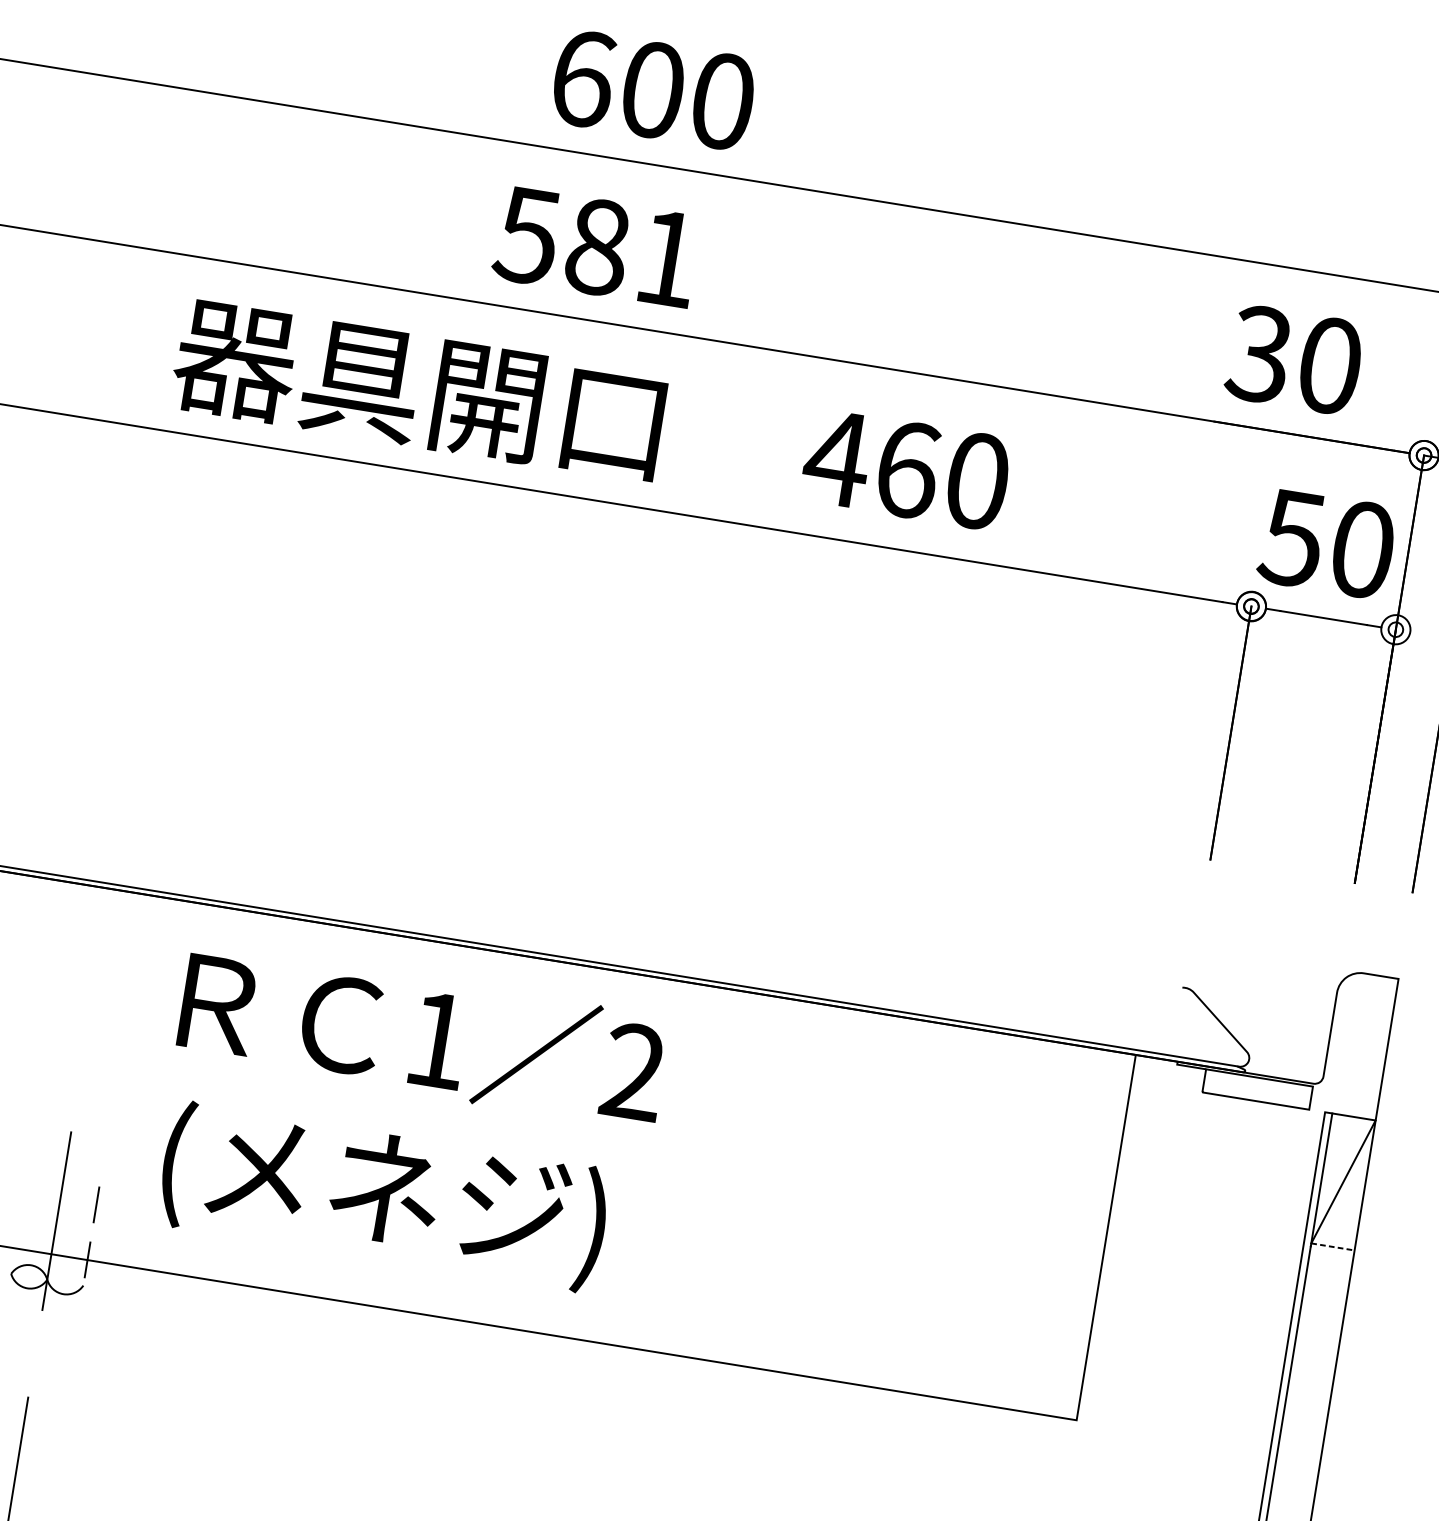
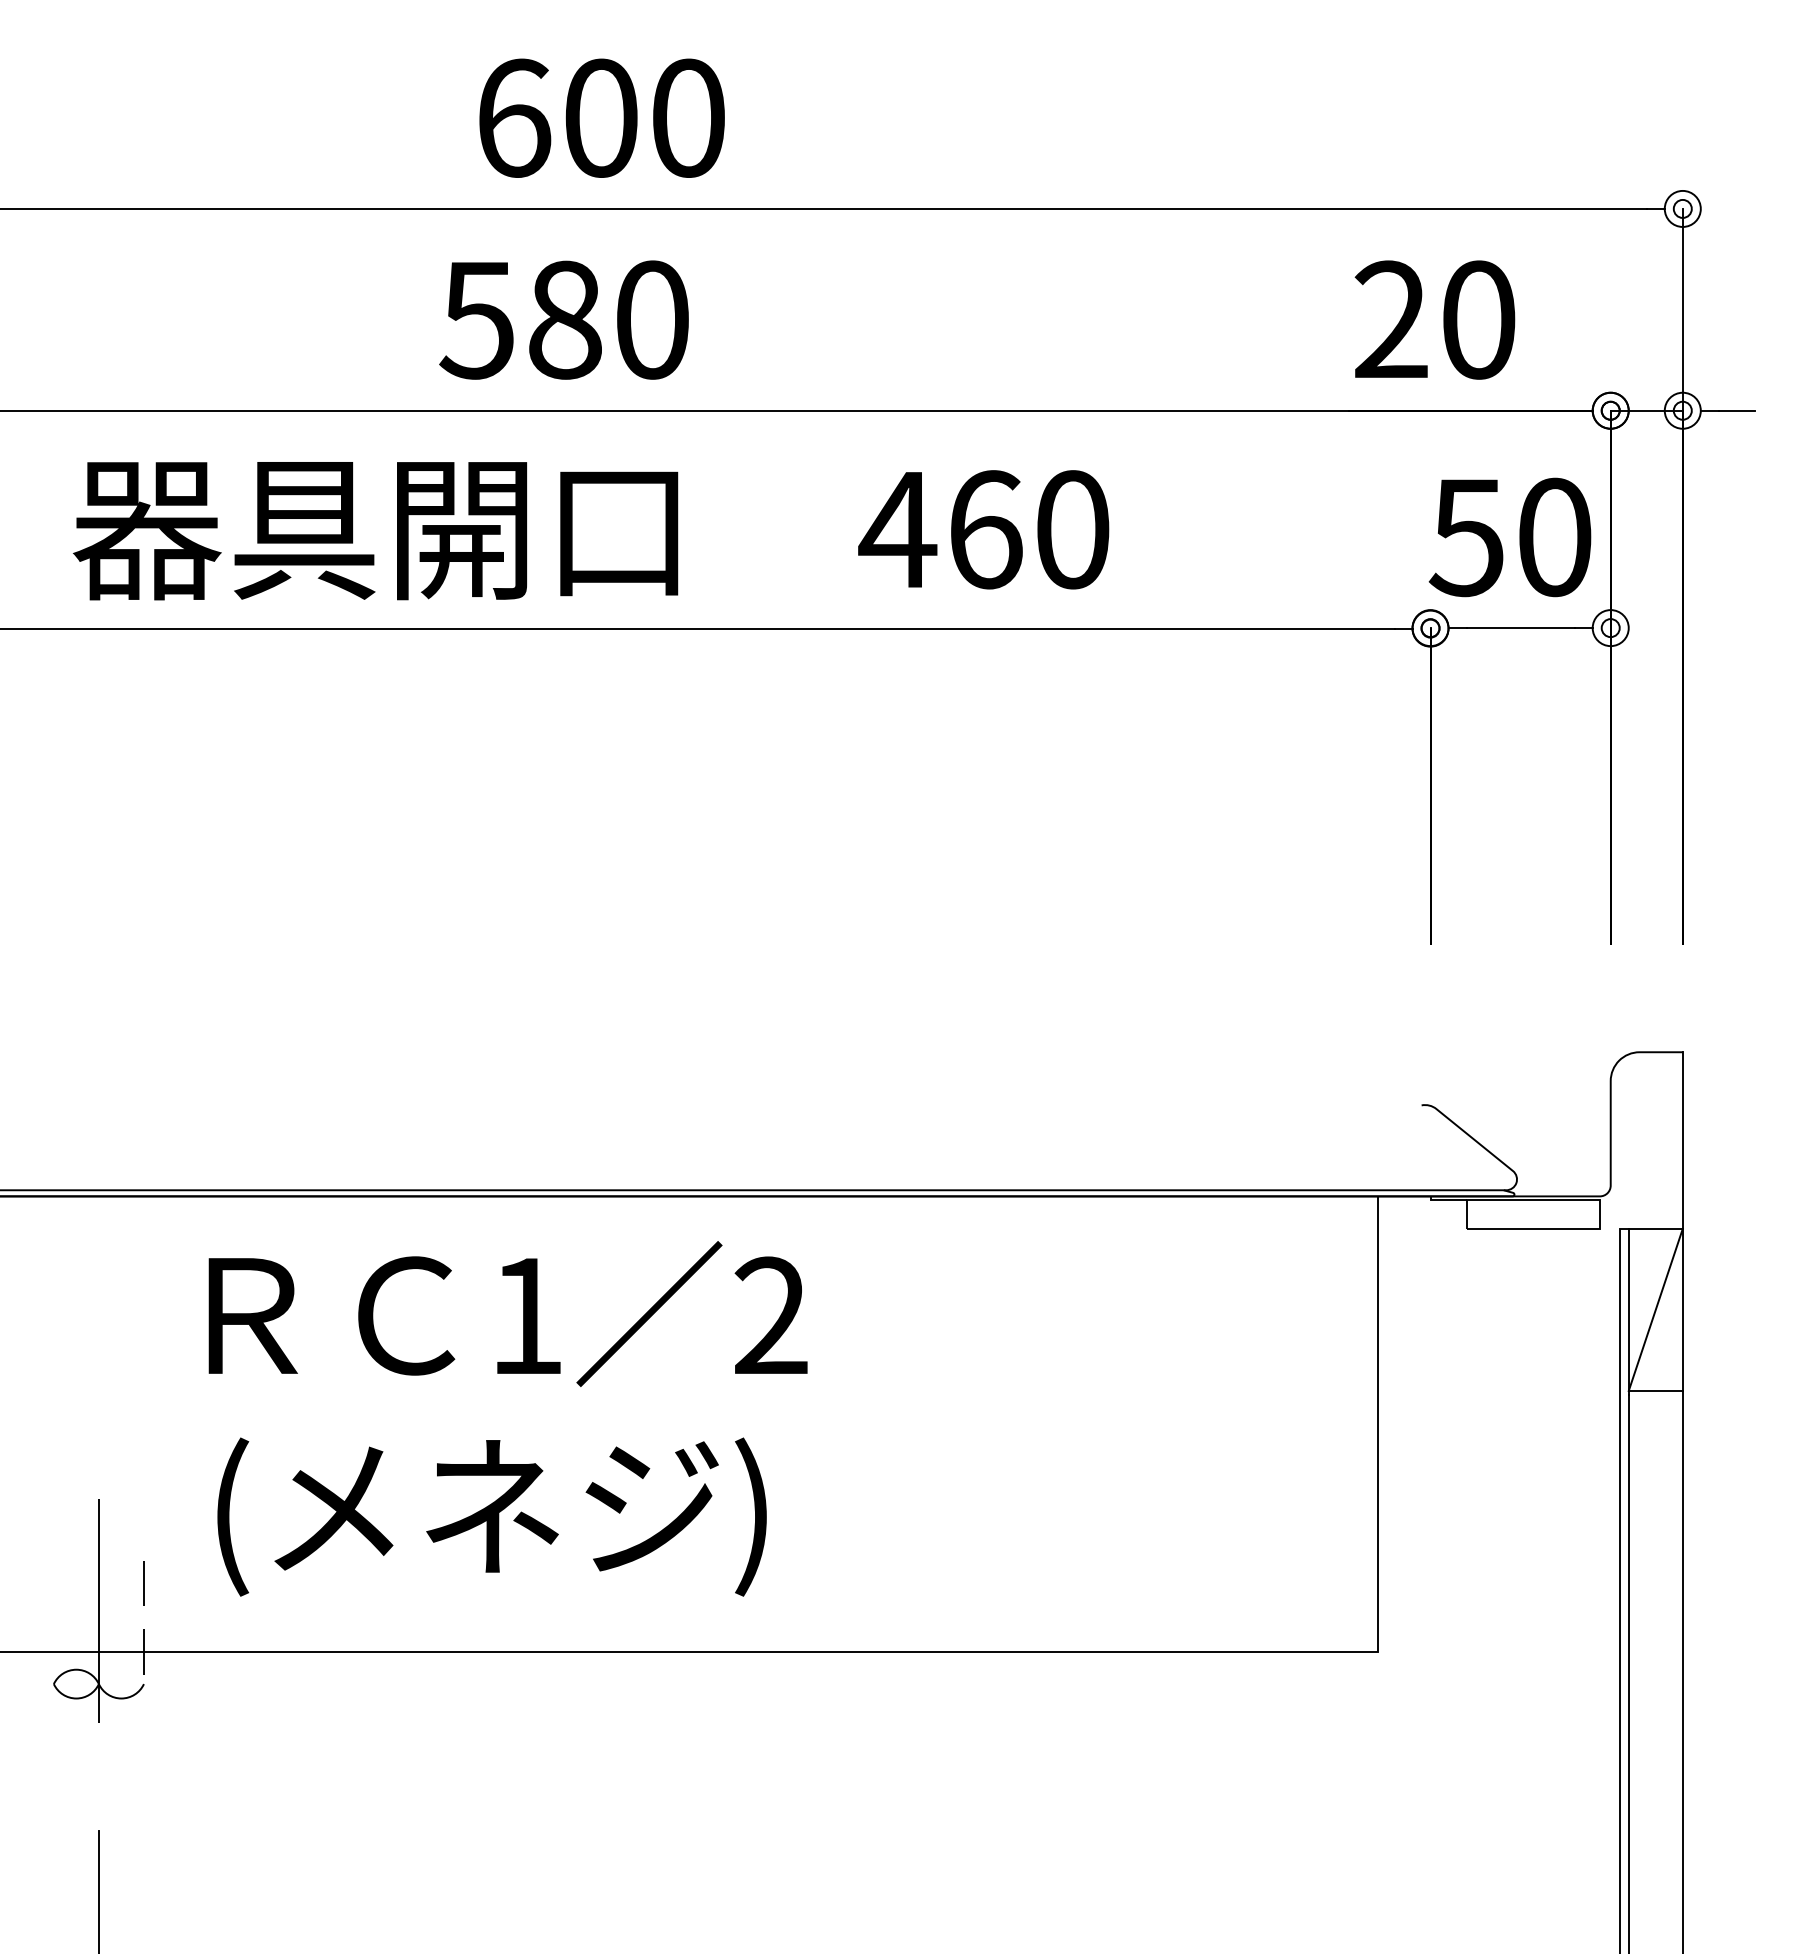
text: (668, 258) -> (652, 319), 581 -> 580
text: (1259, 353) -> (1390, 319), 30 -> 20
line: (1333, 1247) -> (1656, 1391), dashed -> solid

